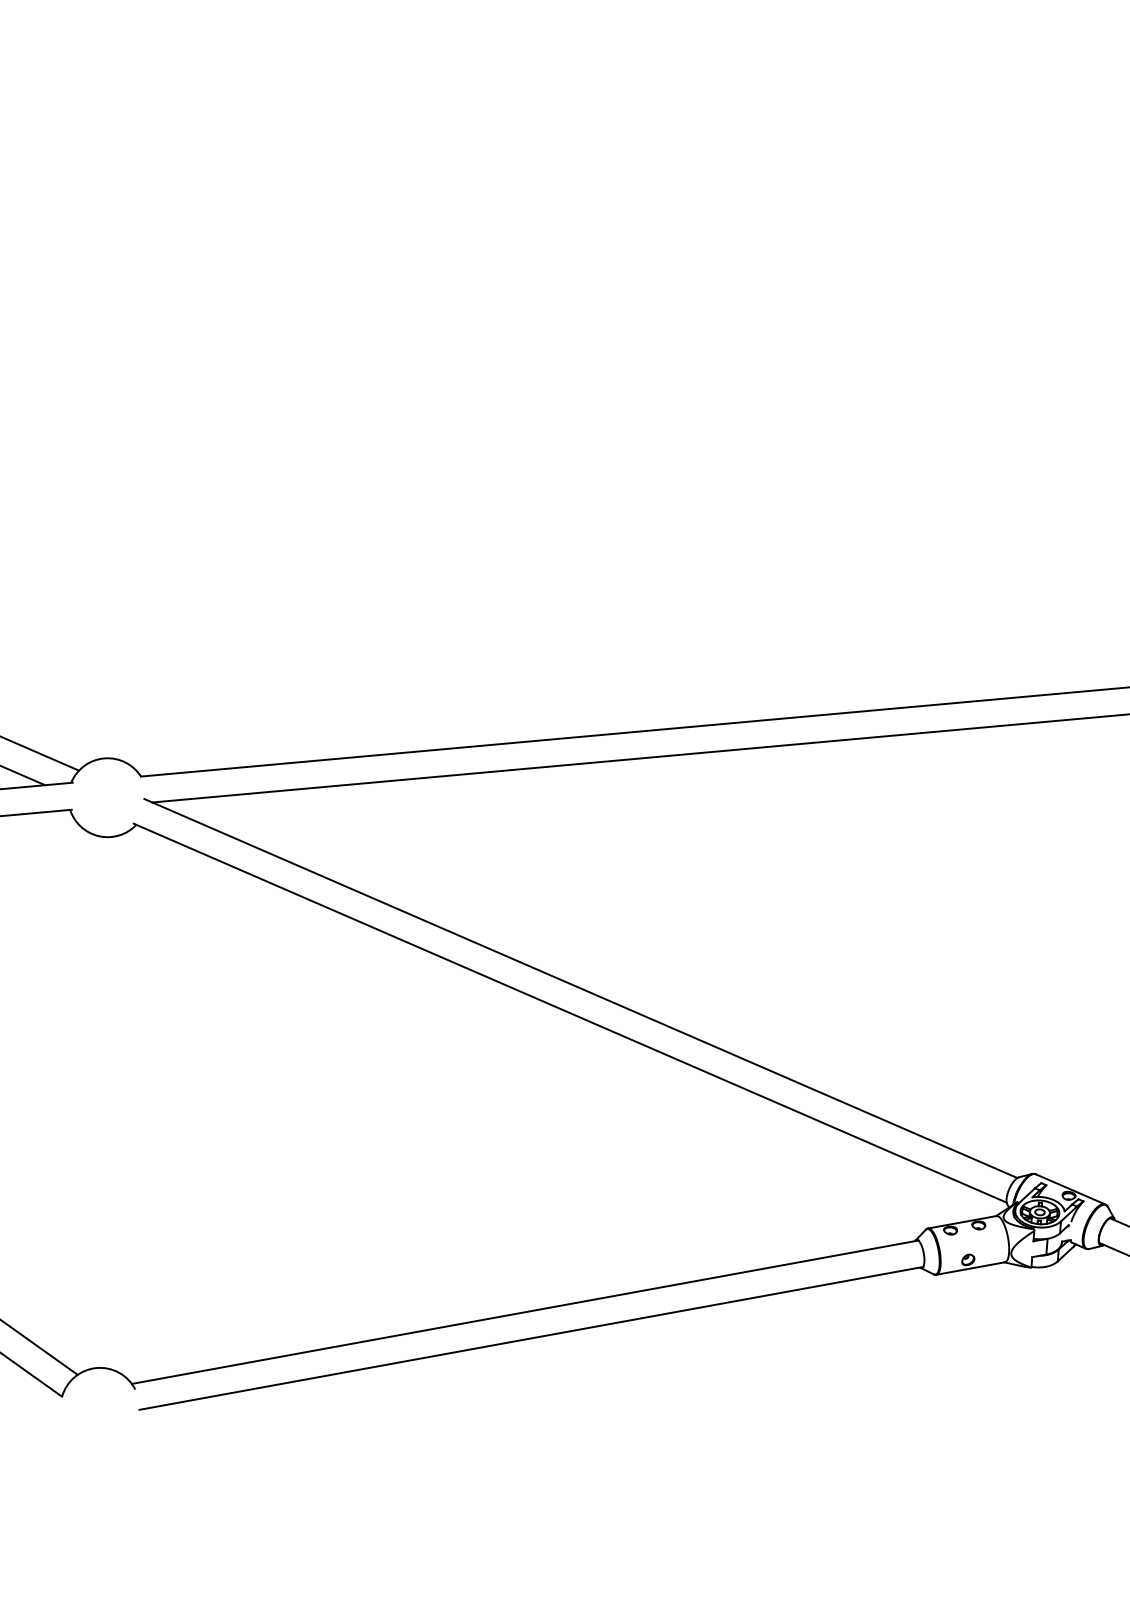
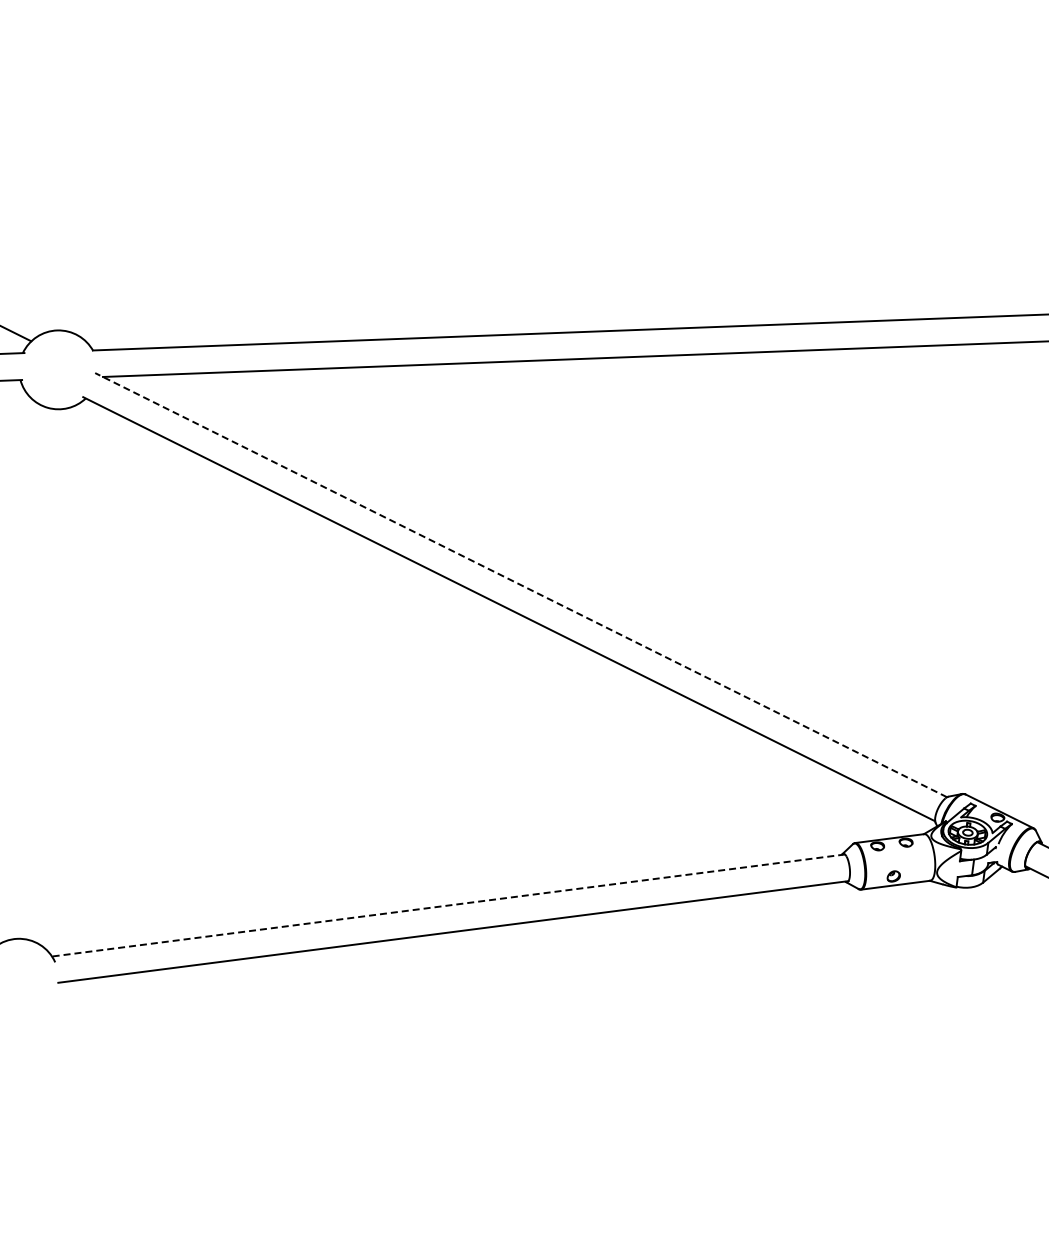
line: (580, 988) -> (520, 585), solid -> dashed
line: (525, 1312) -> (448, 905), solid -> dashed

